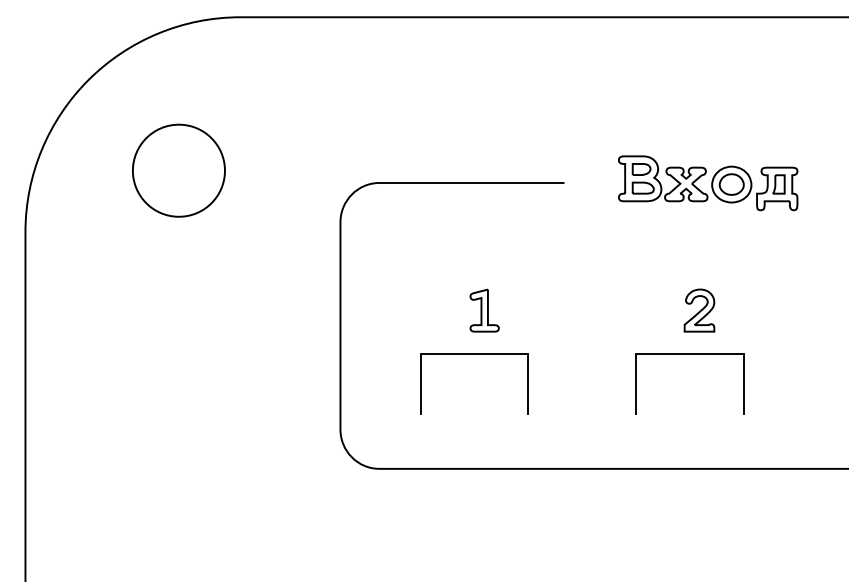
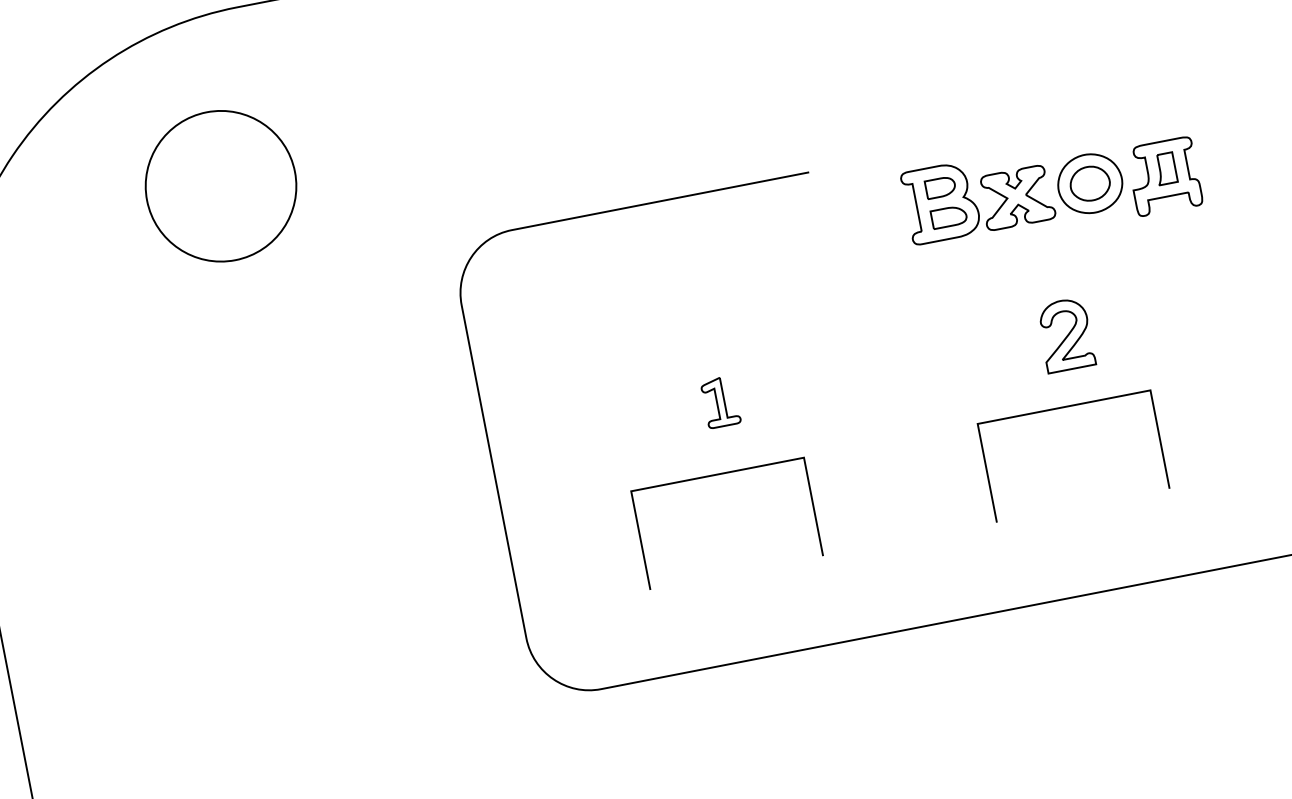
part: (178, 170) -> (220, 186), moved
part: (708, 183) -> (1052, 189), moved
part: (484, 310) -> (720, 402), size x0.7

